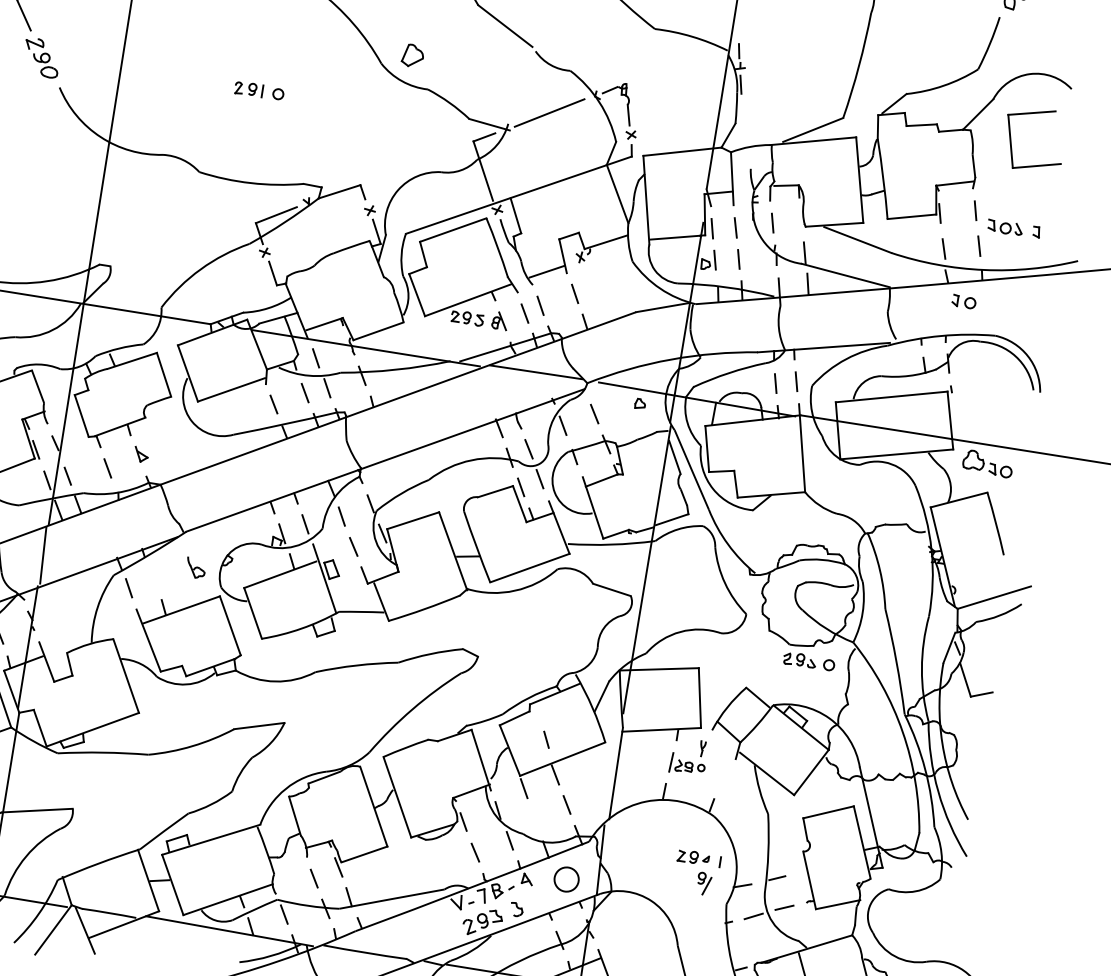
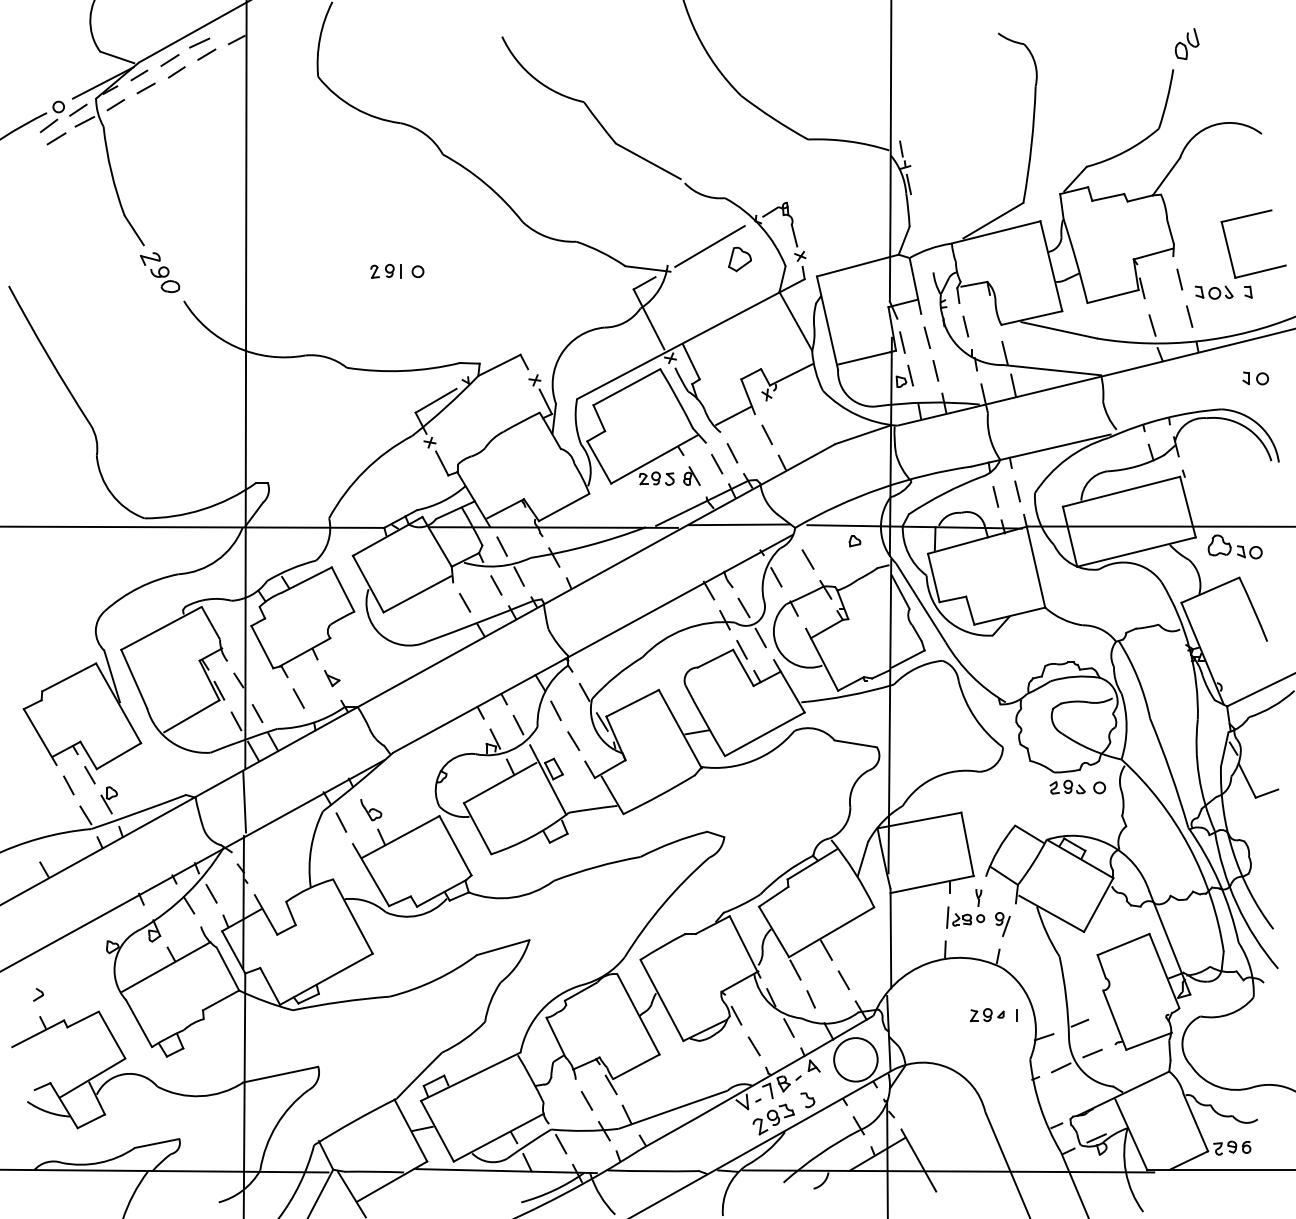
part: (412, 55) -> (739, 259), moved
part: (1011, 140) -> (1229, 248), moved
part: (963, 301) -> (1255, 378), moved
part: (196, 568) -> (371, 810), moved
line: (545, 739) -> (810, 999), moved
circle: (566, 879) -> (855, 1059), size x1.67
part: (703, 883) -> (1002, 924), moved

